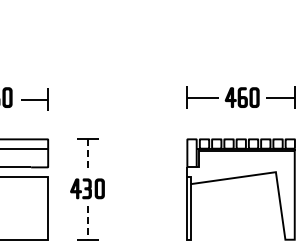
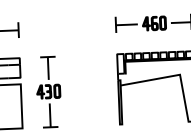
line: (88, 156) -> (48, 69), dashed -> solid
line: (88, 223) -> (50, 115), dashed -> solid

